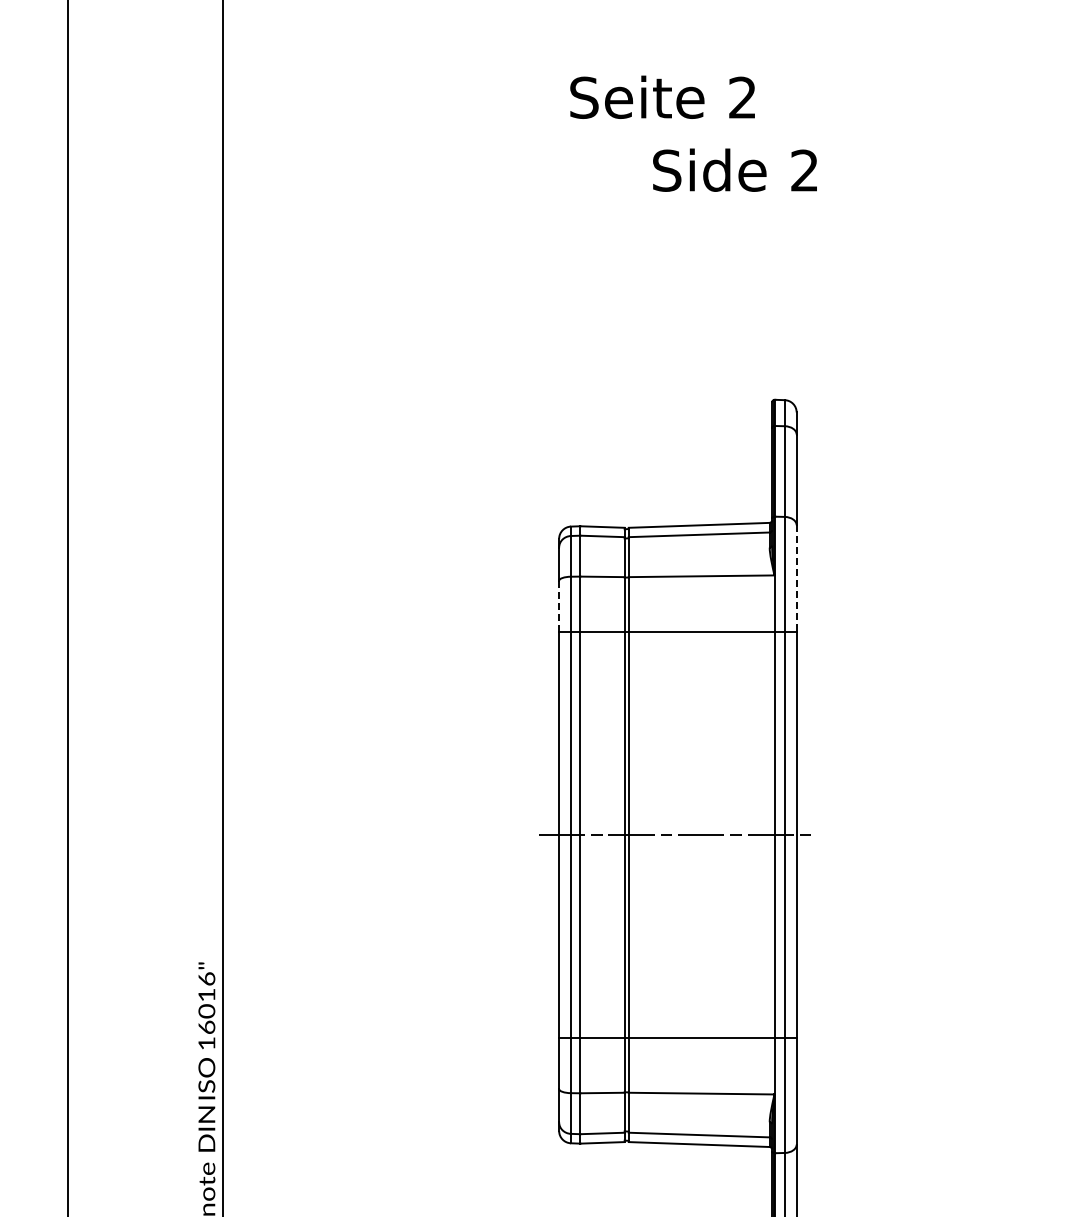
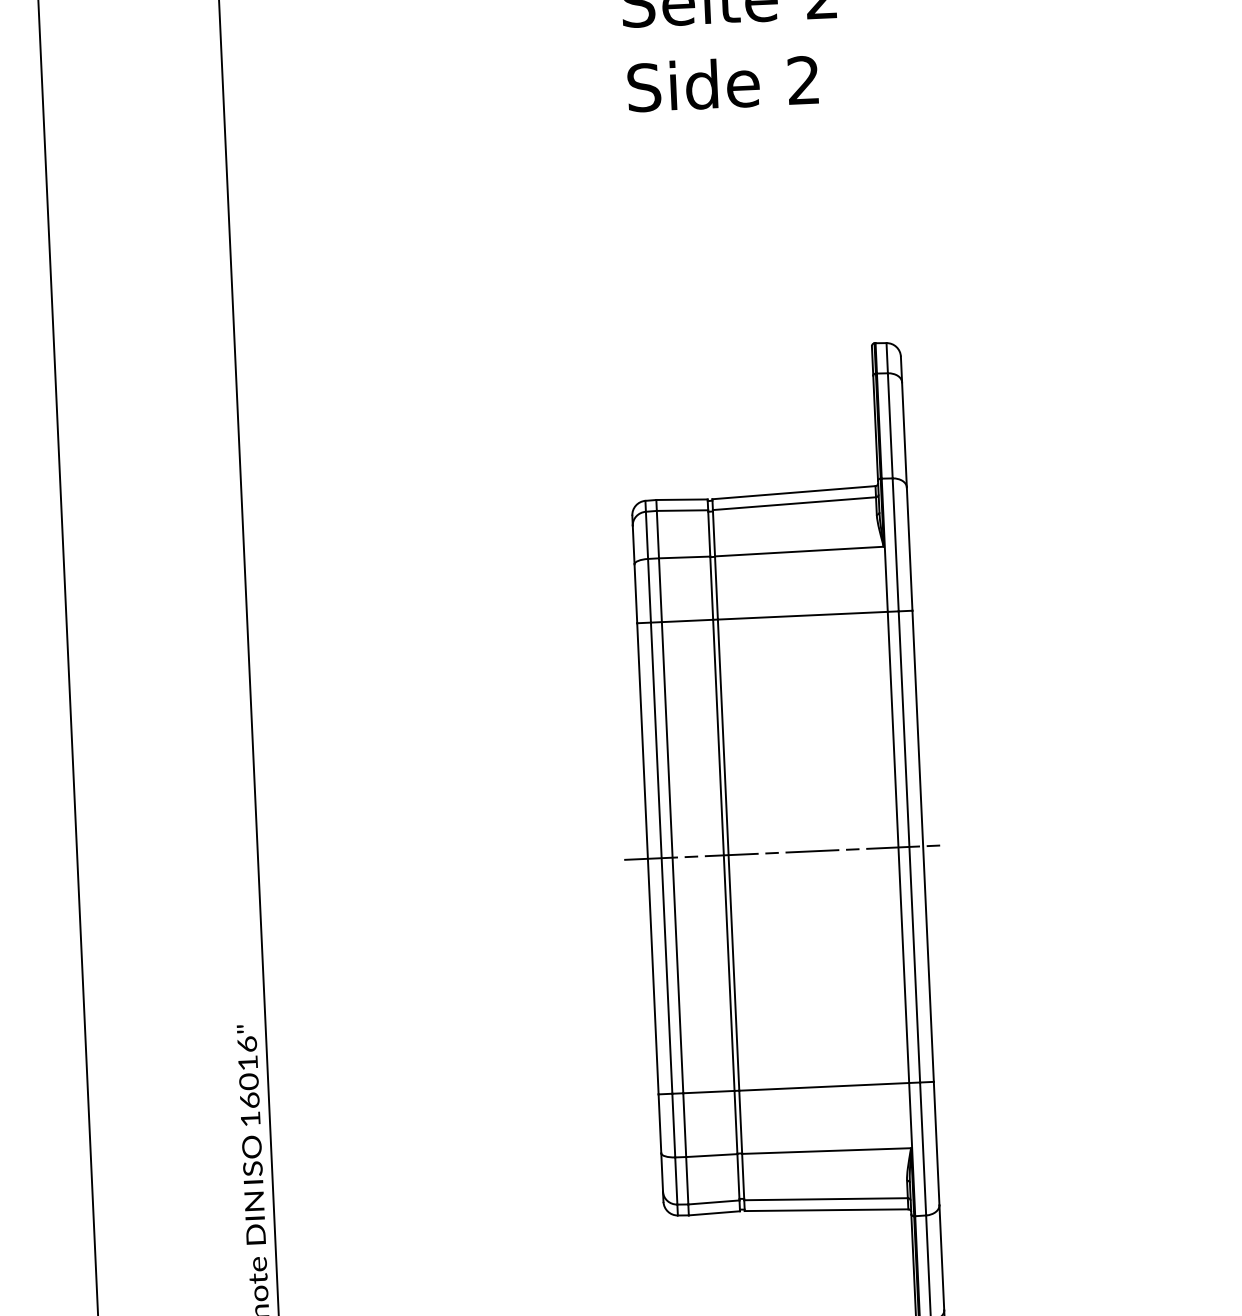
text: (734, 169) -> (722, 82), moved
line: (796, 578) -> (909, 549), dashed -> solid
line: (559, 605) -> (636, 592), dashed -> solid

